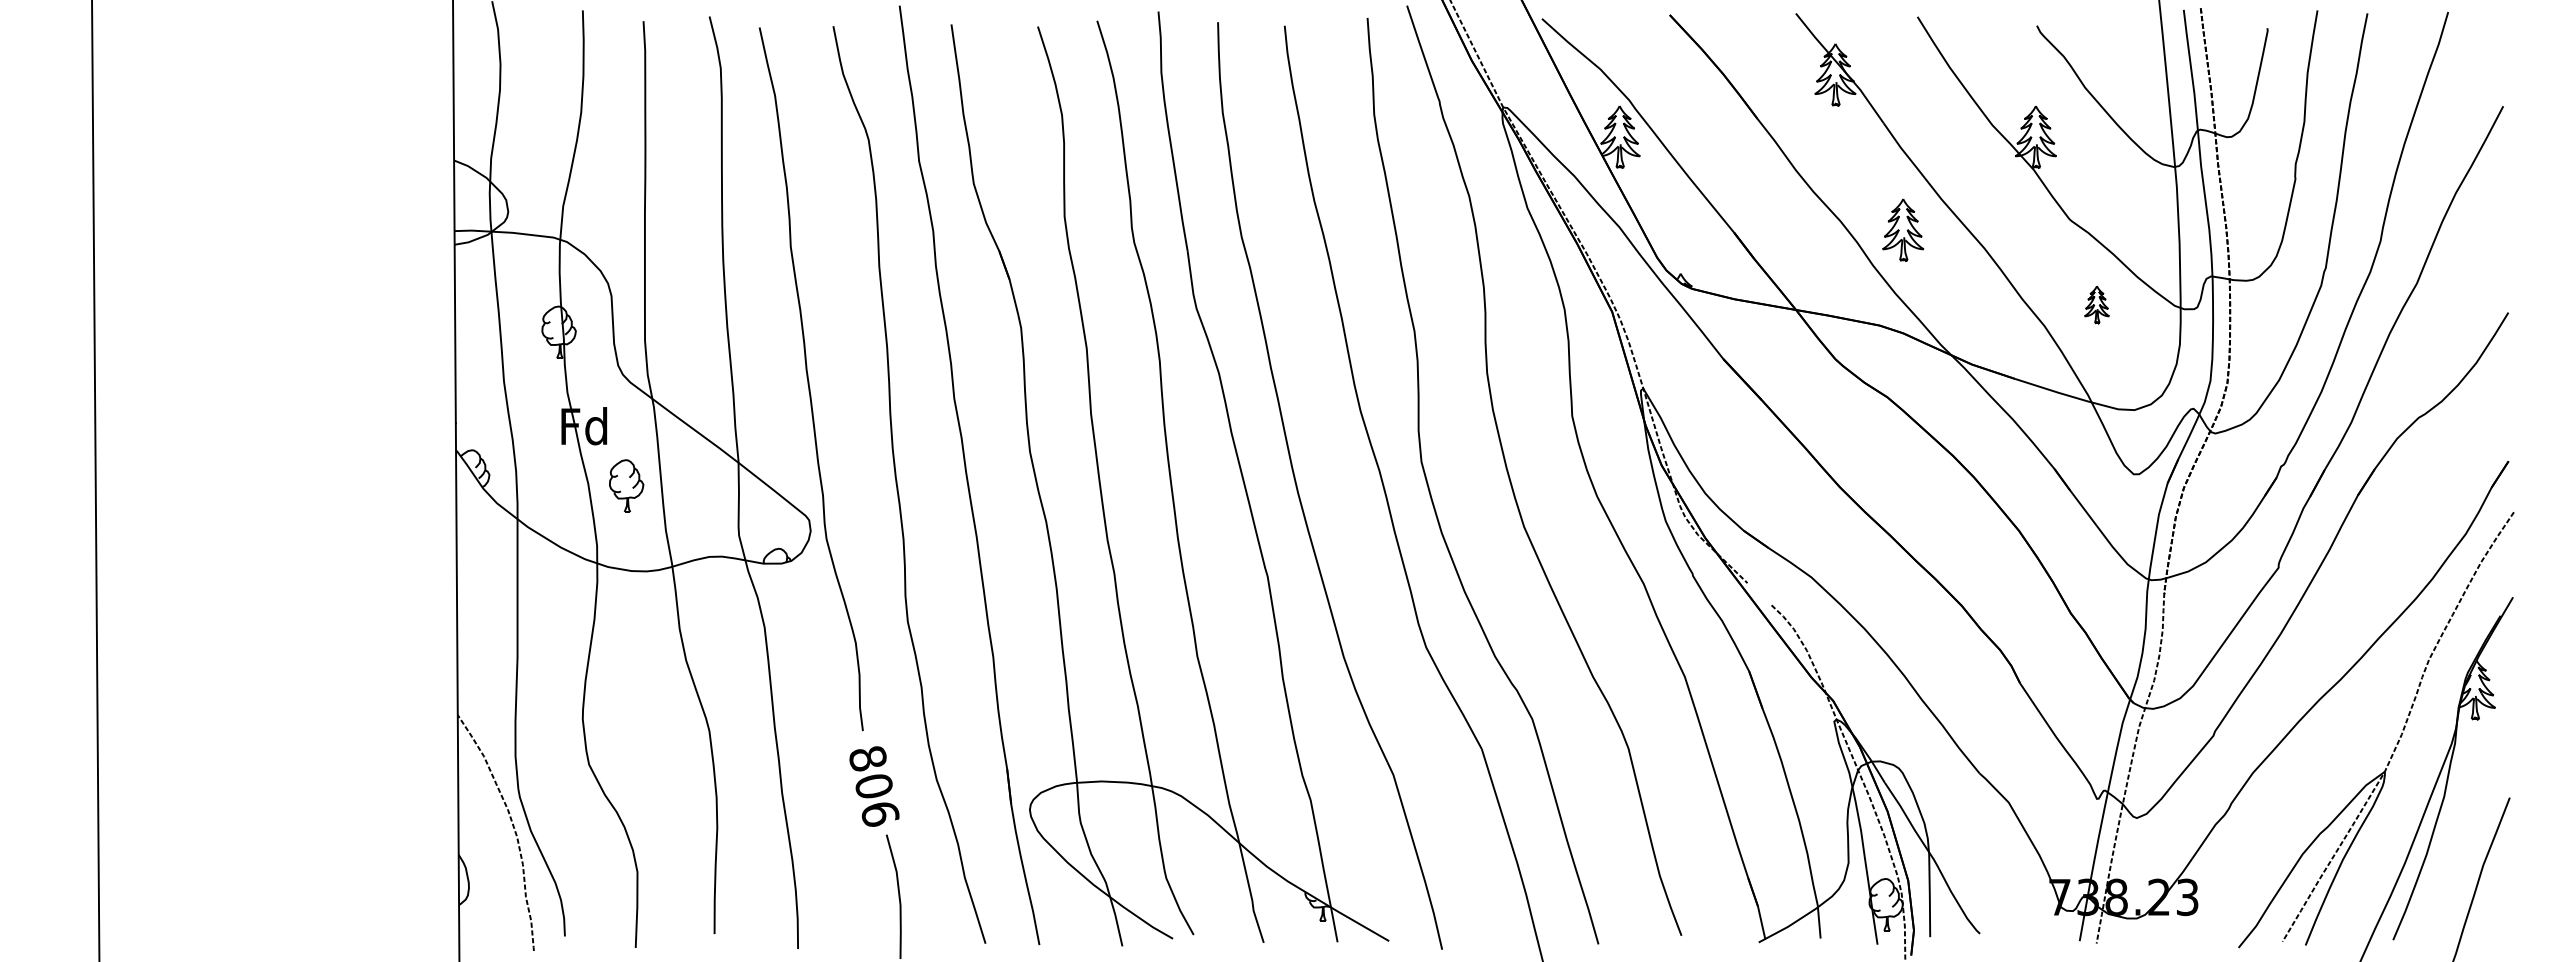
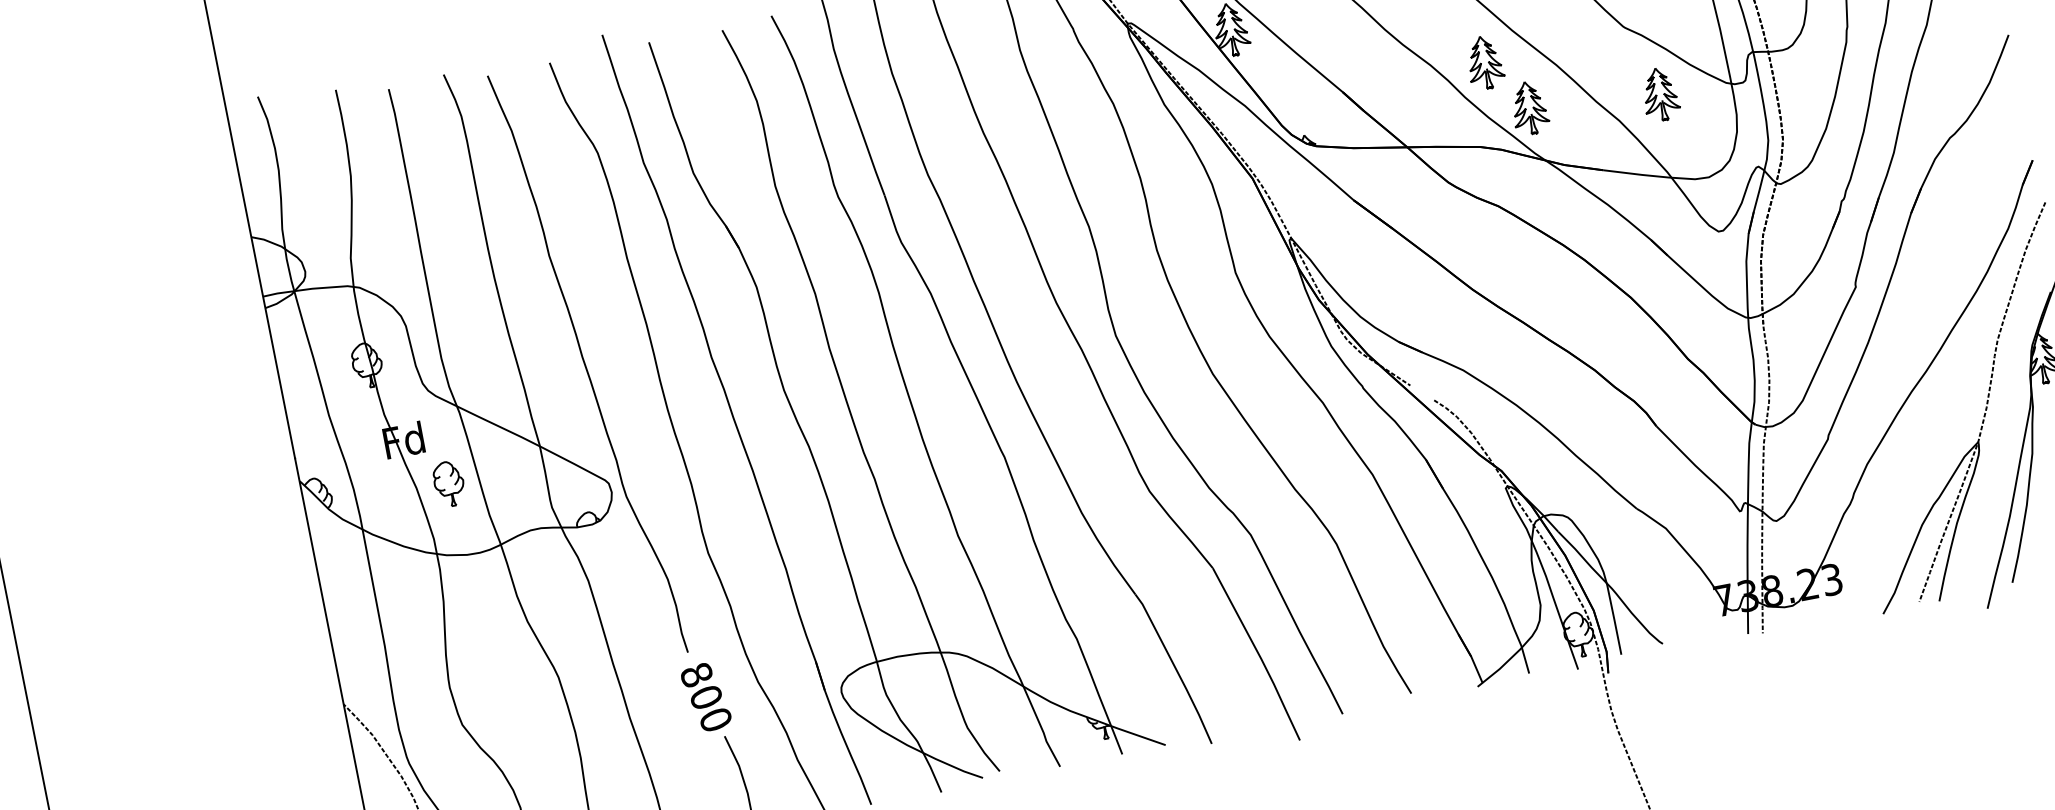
part: (1944, 291) -> (1529, 107), added
part: (2096, 304) -> (1659, 94), size x1.67
text: (880, 814) -> (716, 720), 806 -> 800

